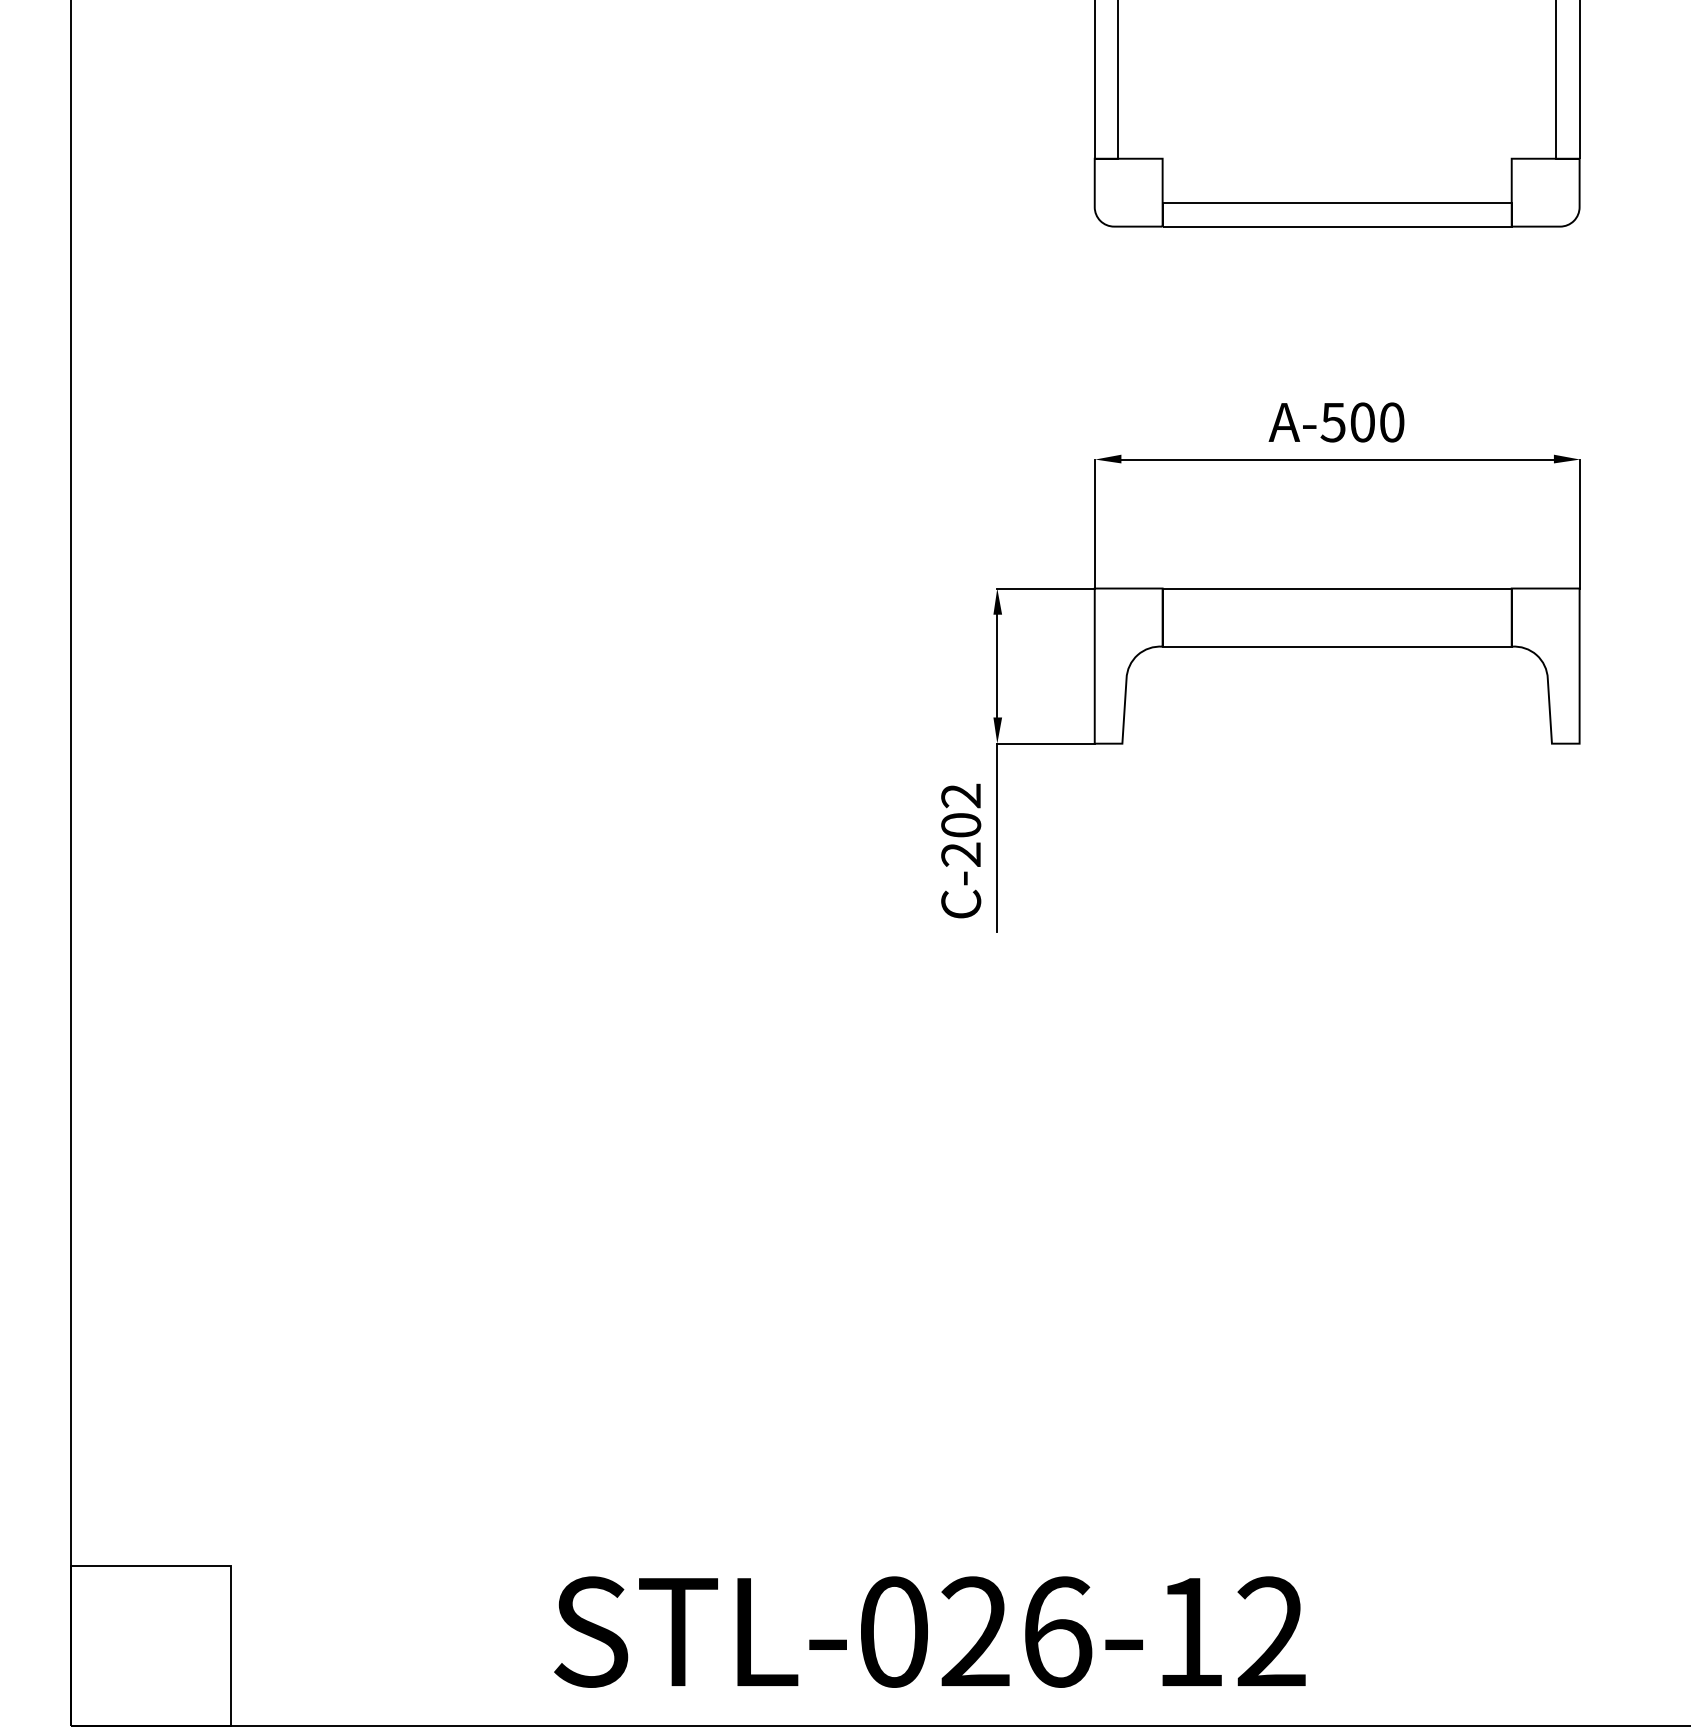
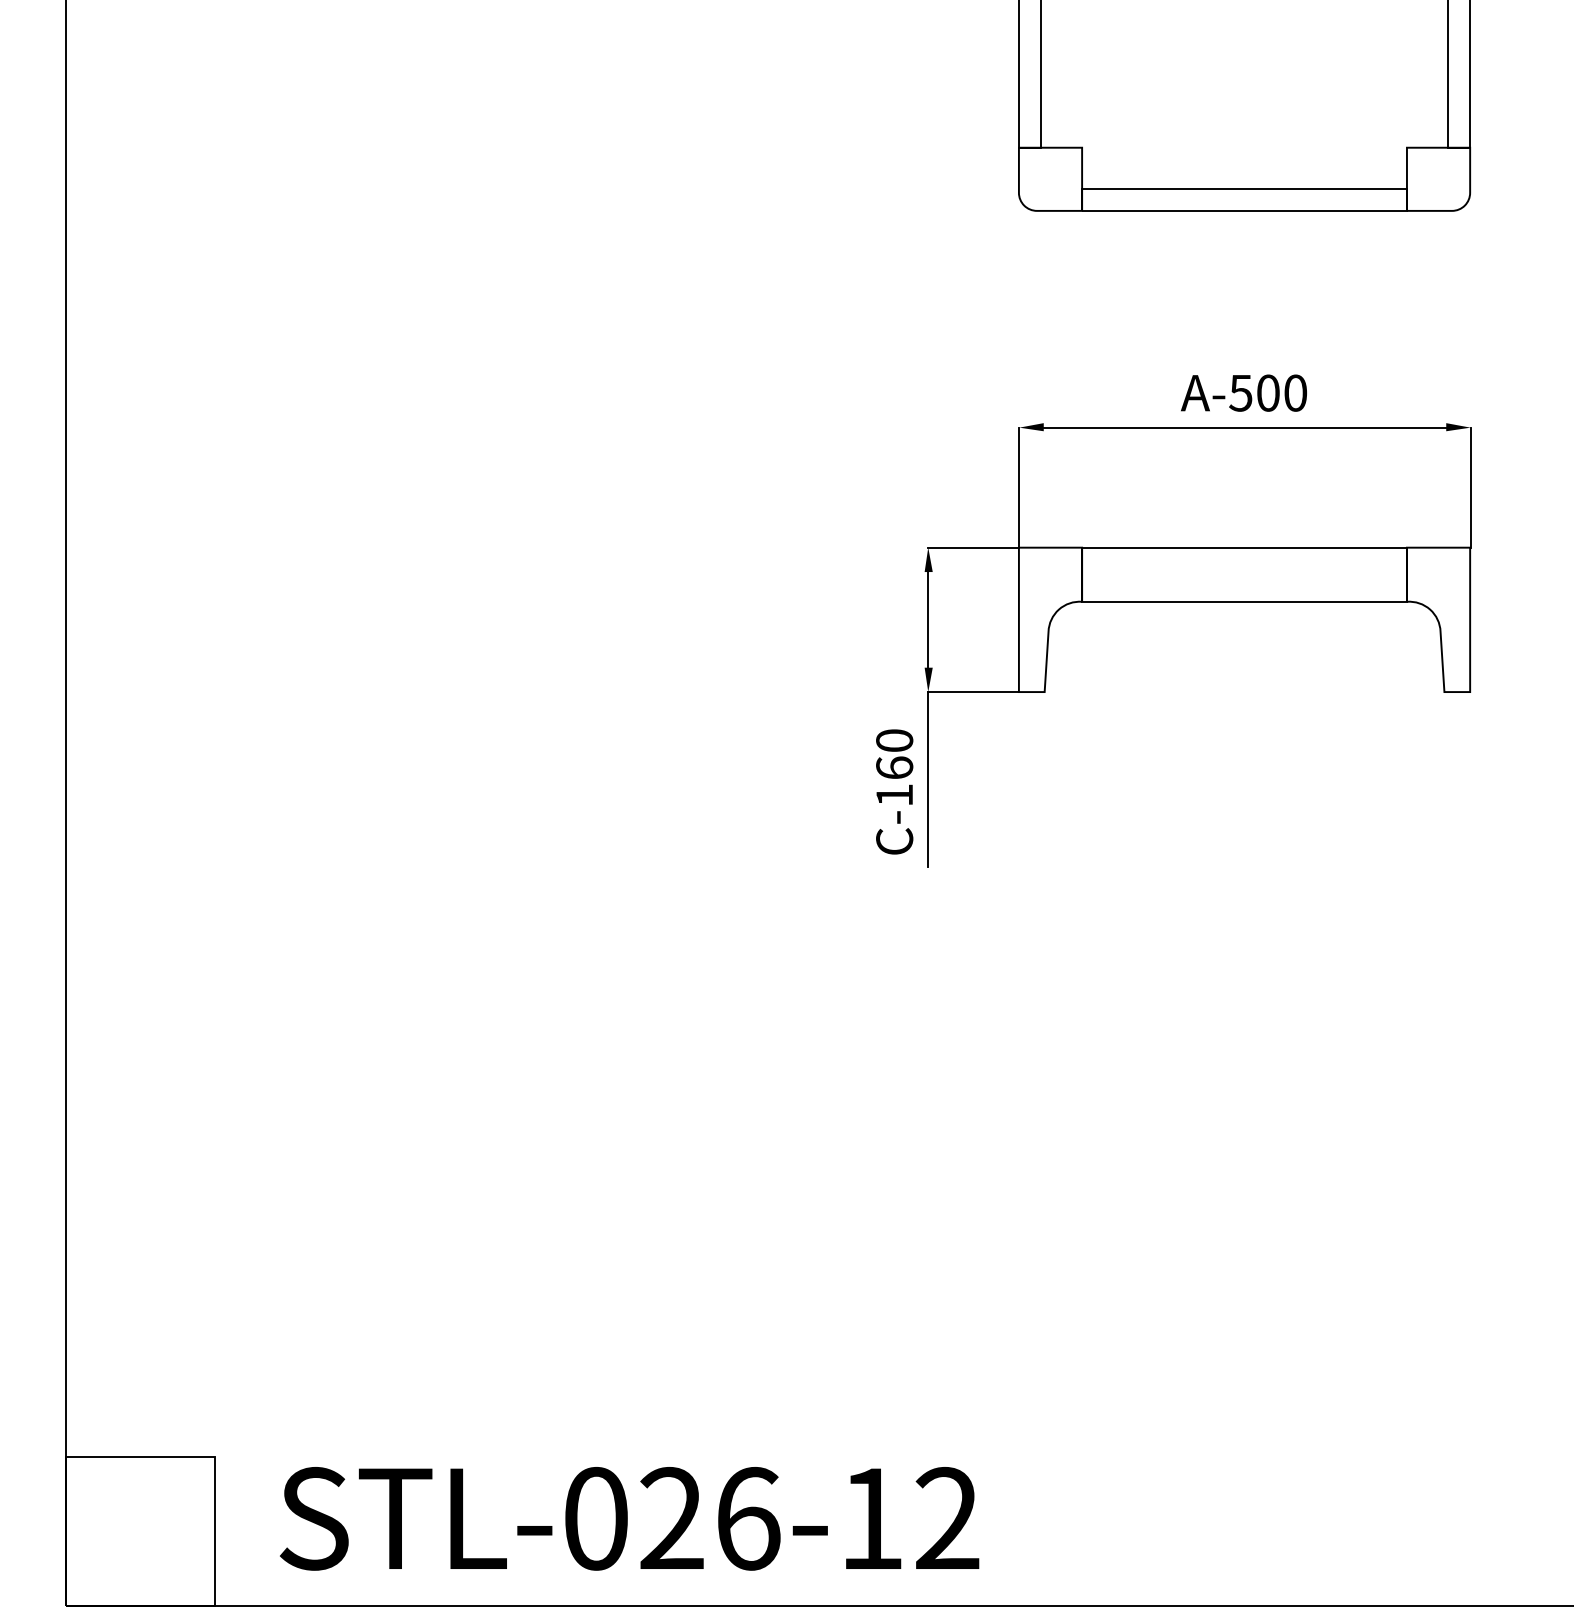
text: (961, 824) -> (894, 767), C-202 -> C-160
text: (929, 1631) -> (629, 1518), moved

